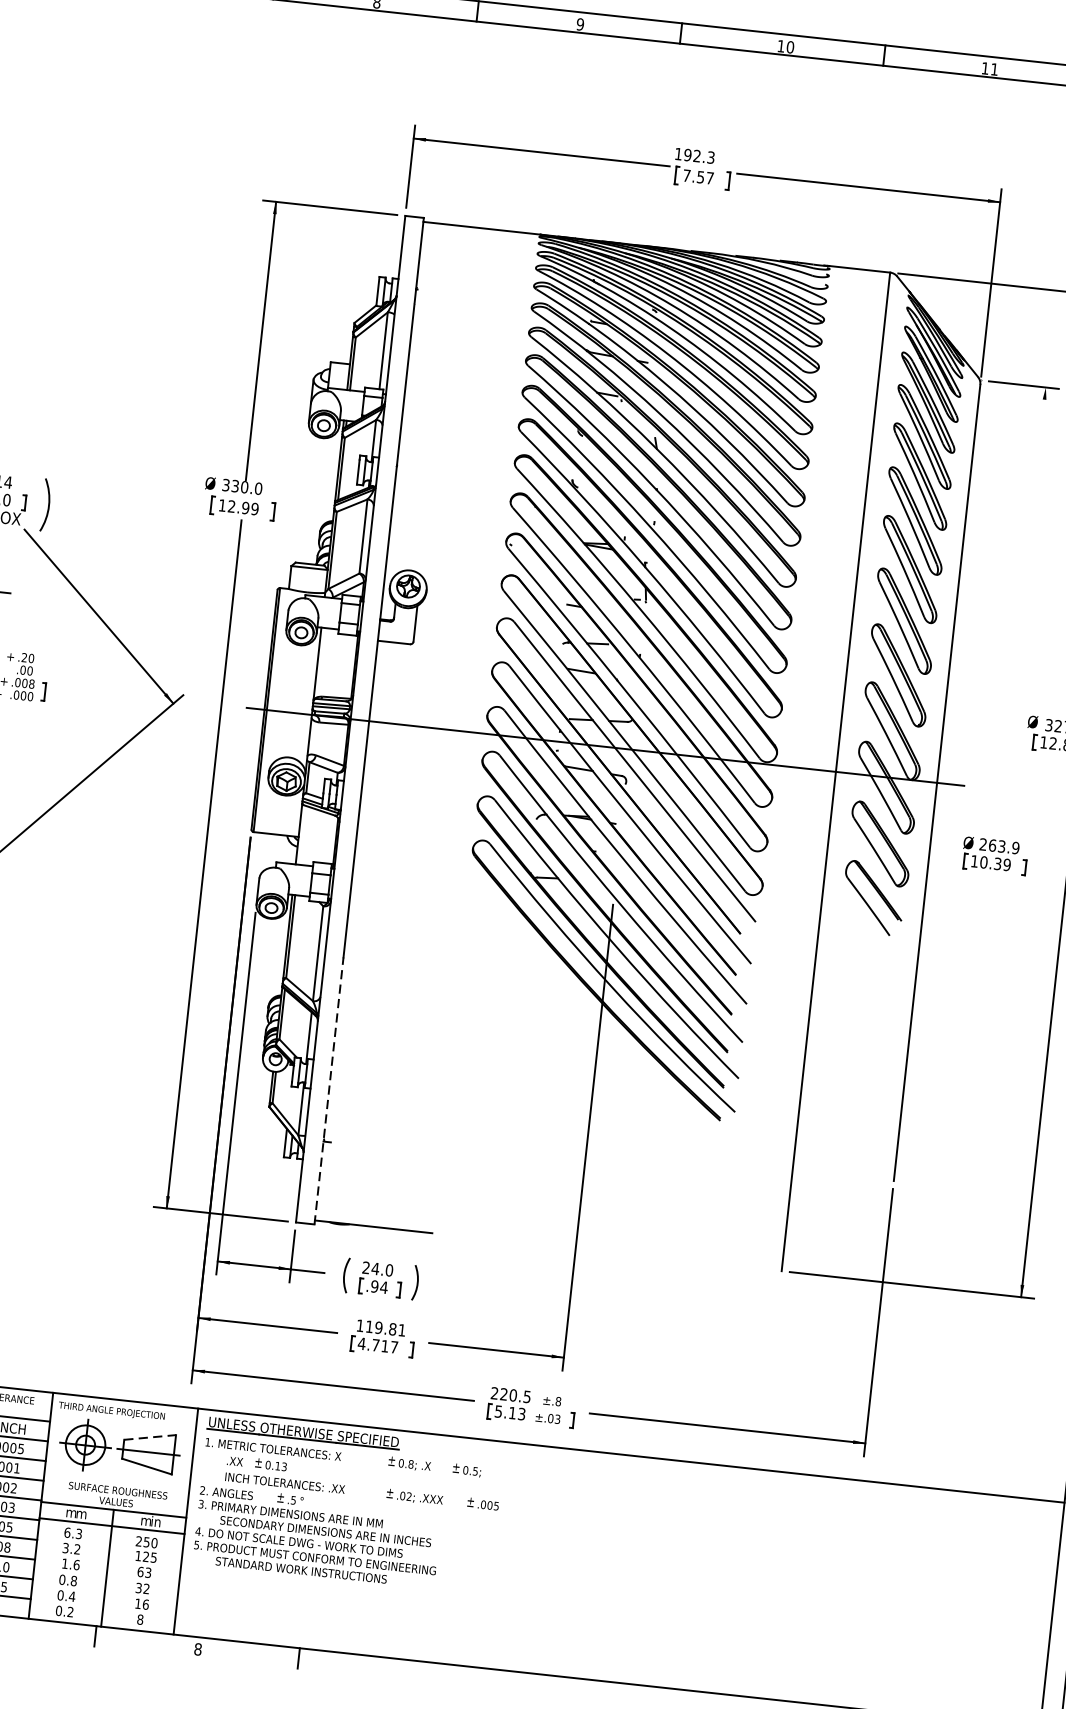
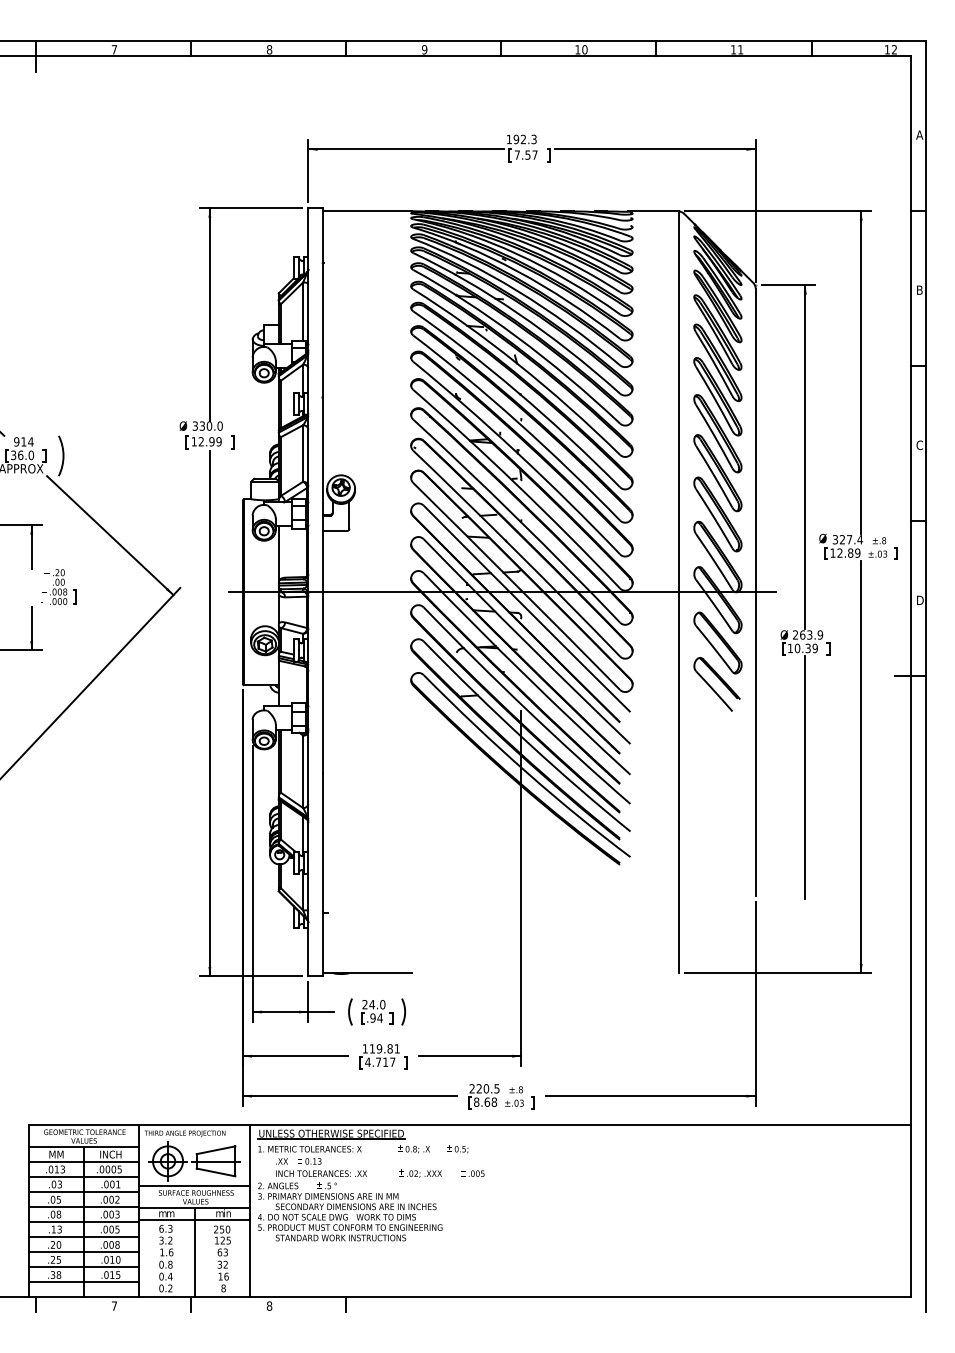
line: (1021, 611) -> (805, 456), added
line: (975, 1032) -> (805, 777), added
line: (328, 1091) -> (322, 874), dashed -> solid
text: (510, 1411) -> (485, 1101), 5.13 -> 8.68
line: (150, 1437) -> (216, 1150), dashed -> solid
line: (116, 1480) -> (194, 1185), added

